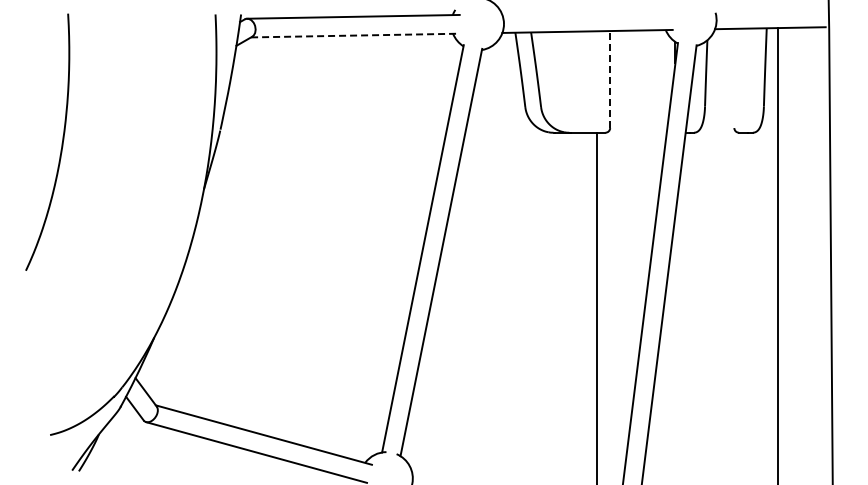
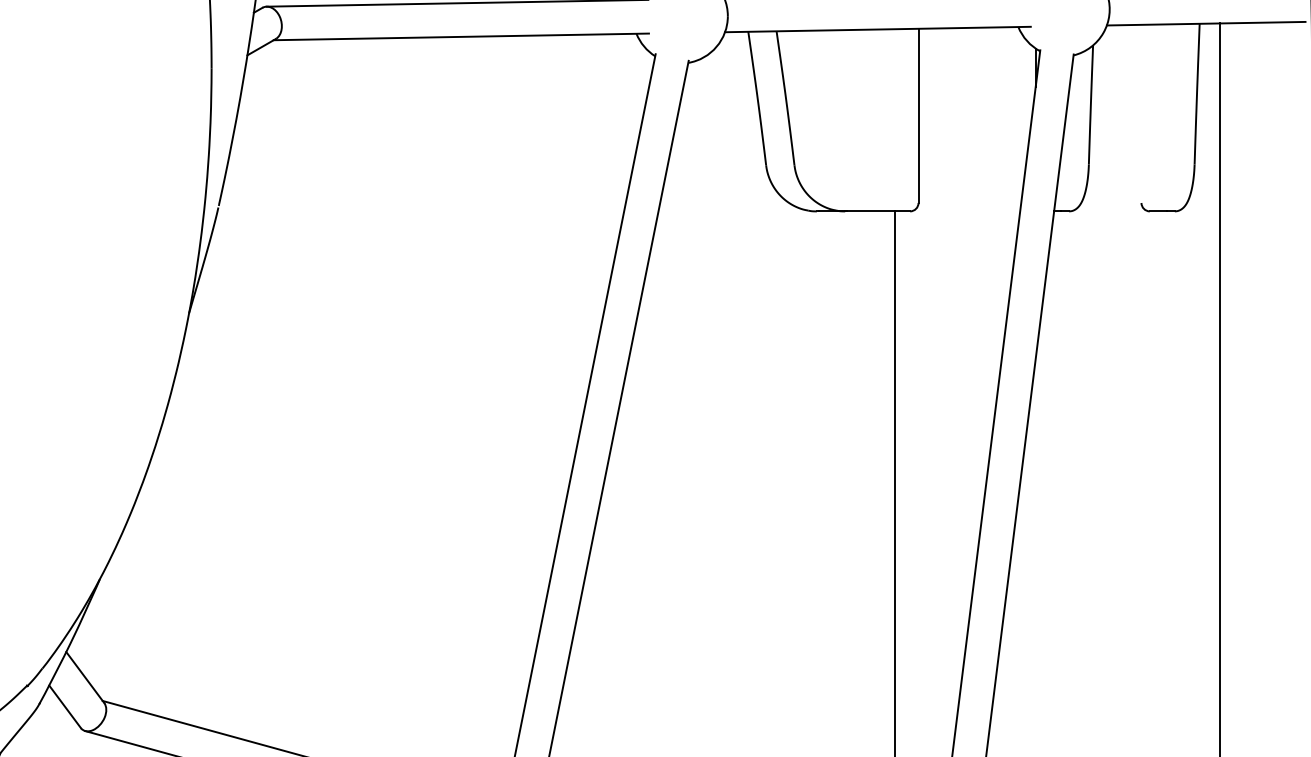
line: (356, 35) -> (463, 36), dashed -> solid
line: (610, 79) -> (919, 115), dashed -> solid

